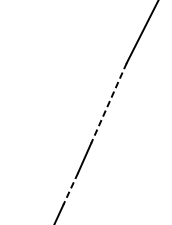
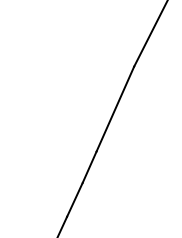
line: (109, 103) -> (115, 109), dashed -> solid
line: (70, 188) -> (74, 199), dashed -> solid

